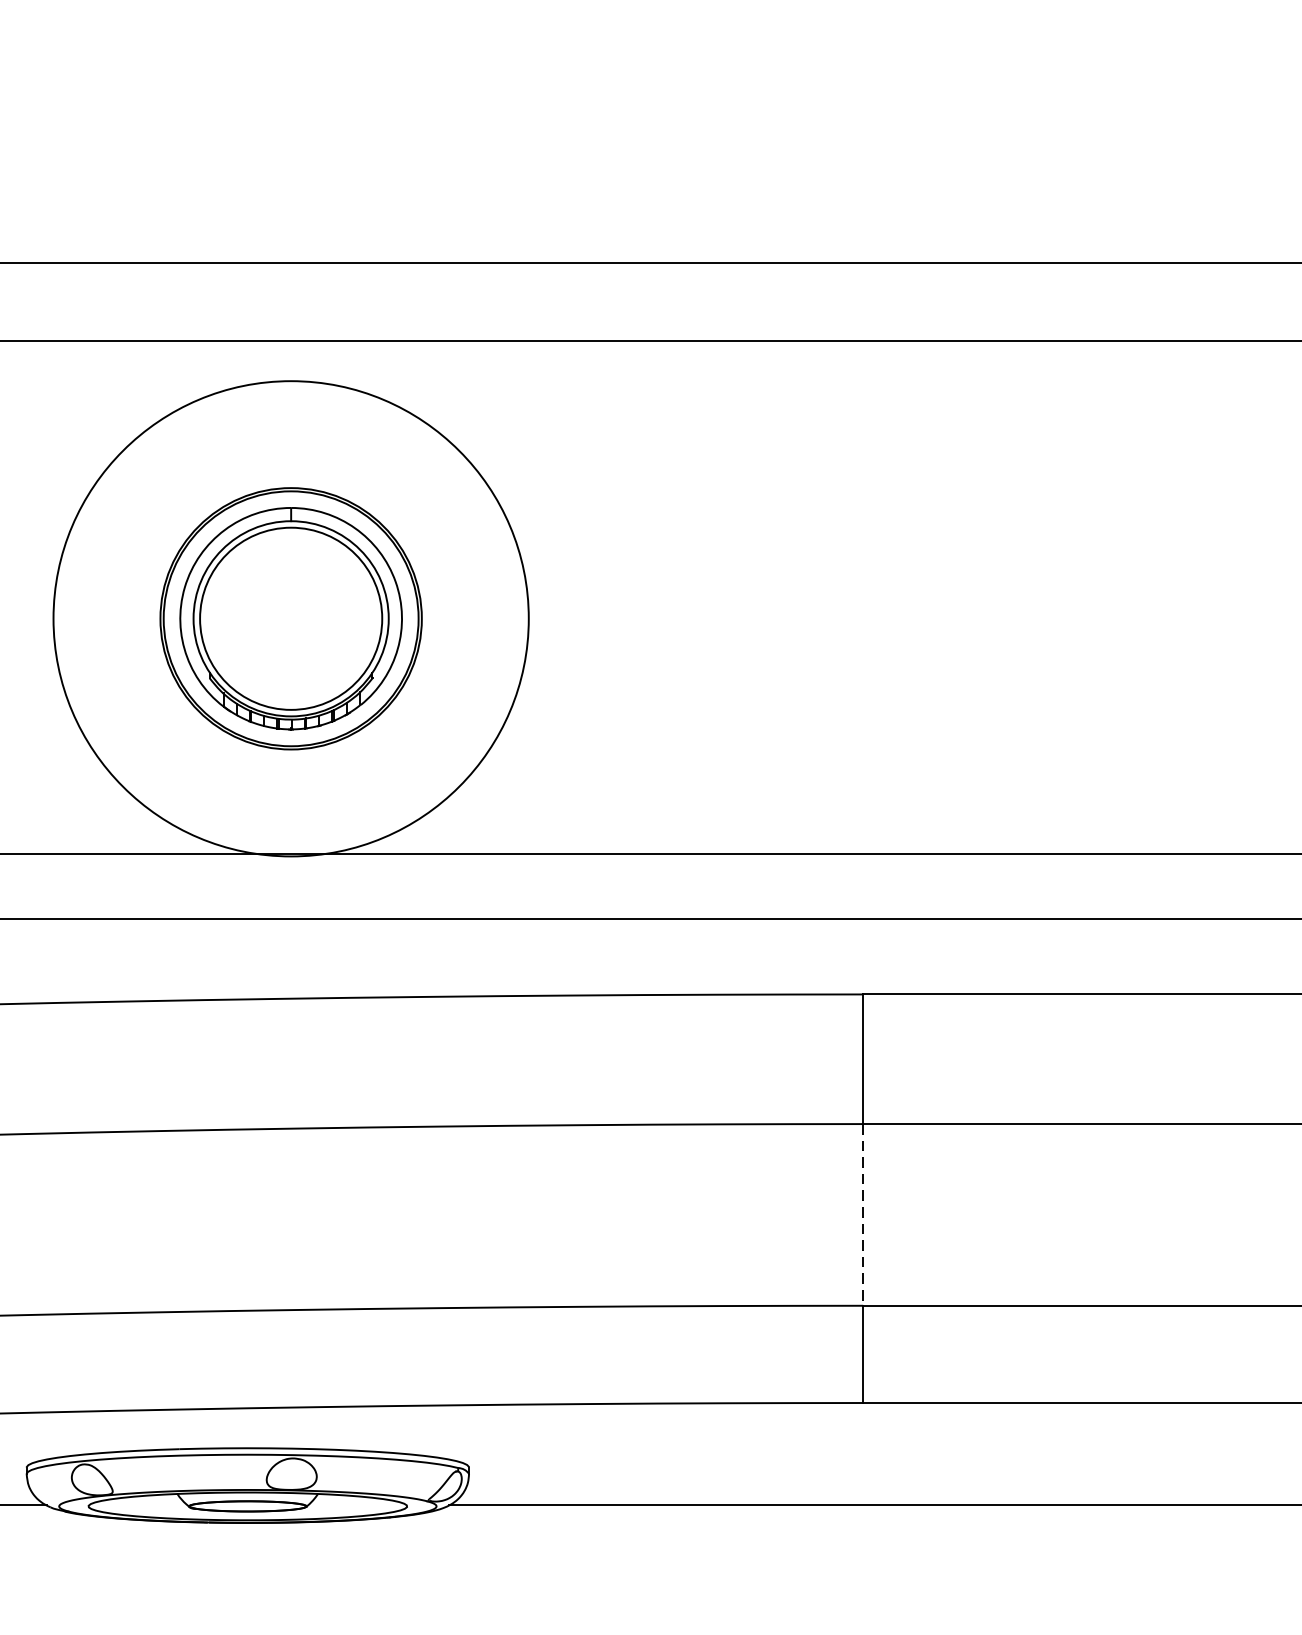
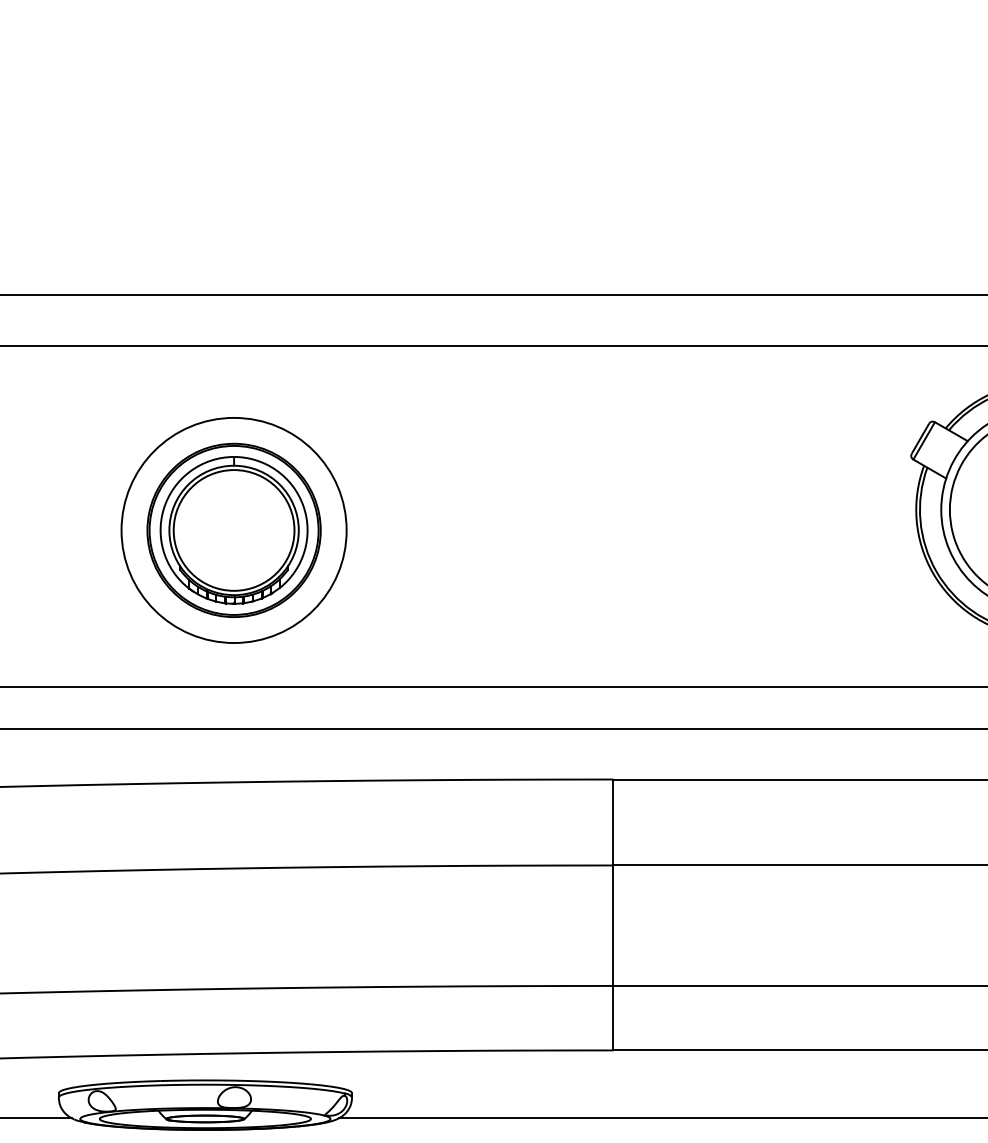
circle: (290, 618) -> (233, 530), size x0.71
line: (863, 1216) -> (613, 926), dashed -> solid

